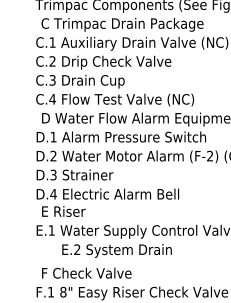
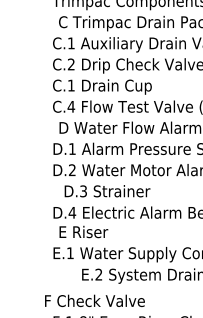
text: (52, 80) -> (71, 85), C.3 -> C.1
text: (74, 174) -> (106, 190), moved
text: (86, 272) -> (94, 300), moved

